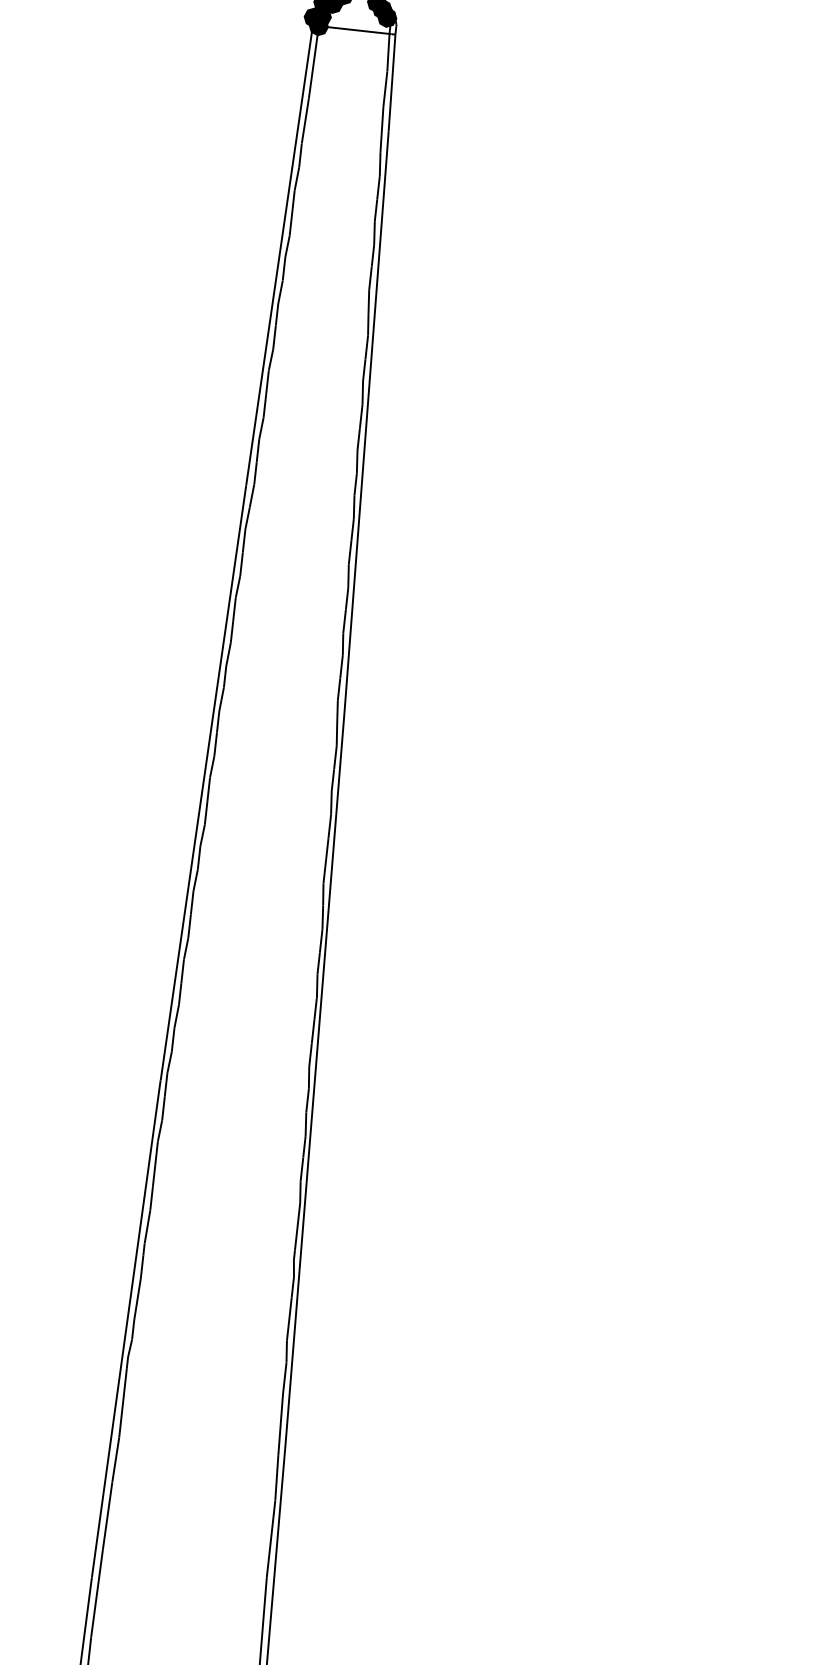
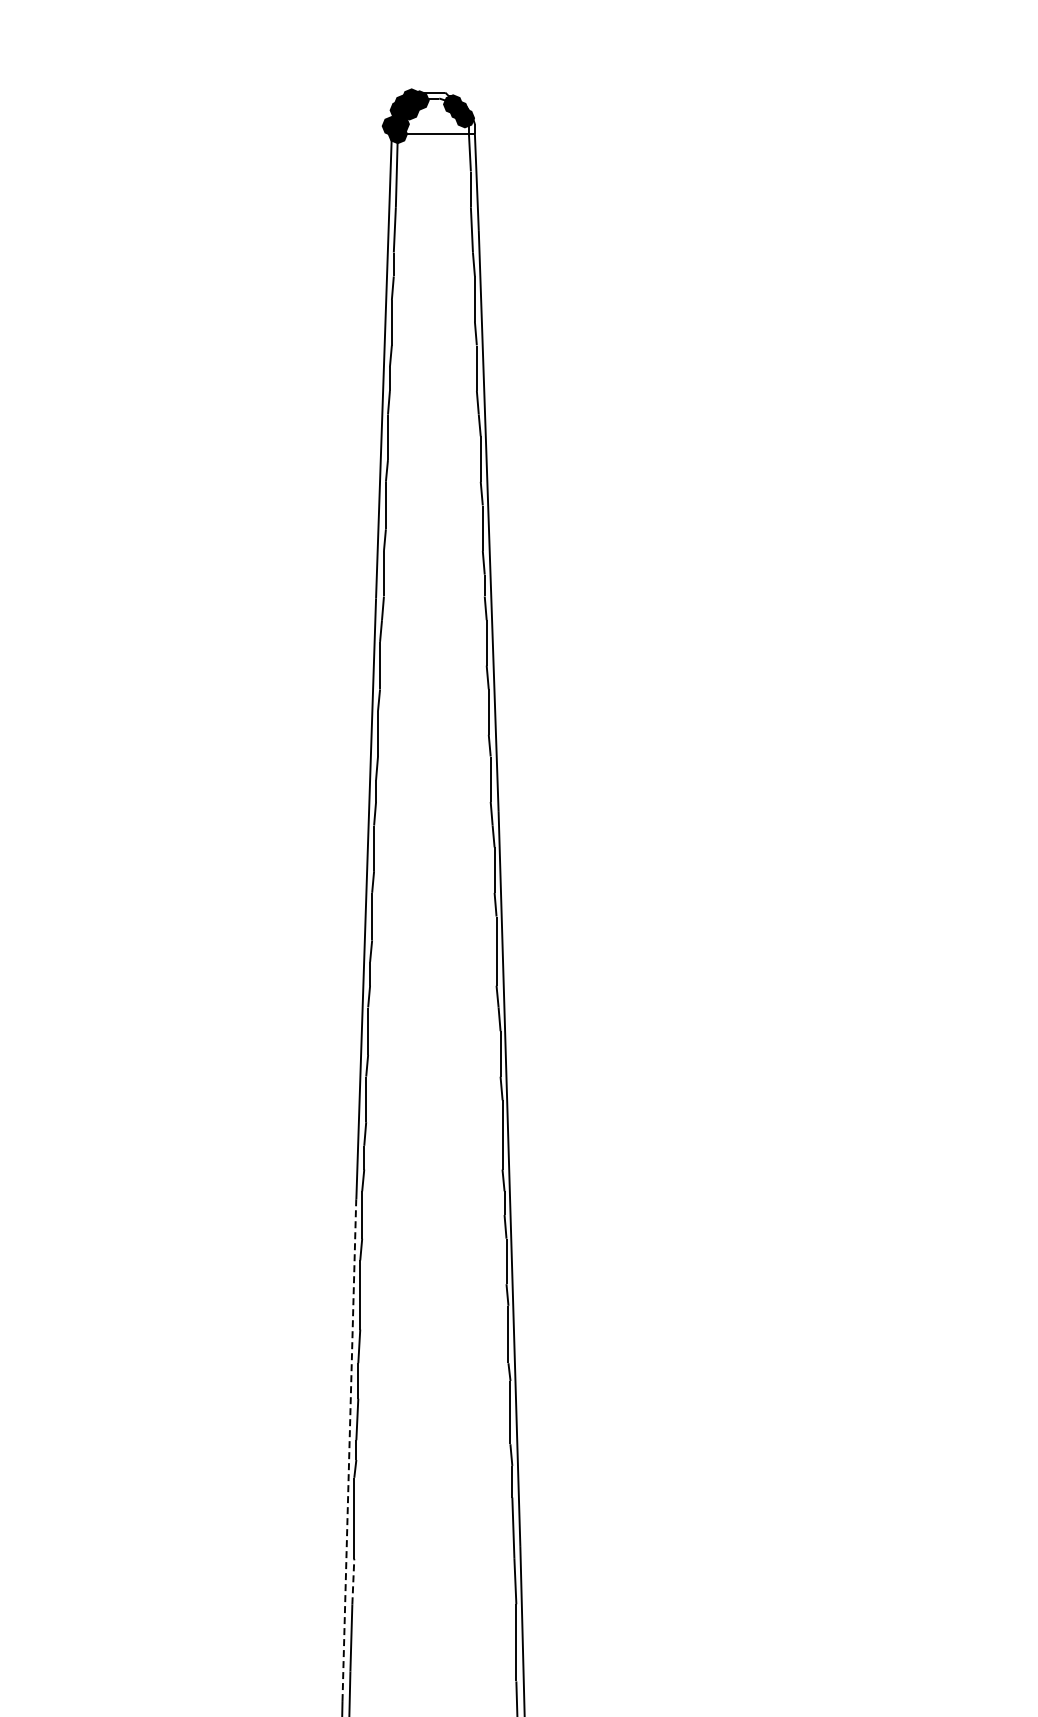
line: (126, 1328) -> (349, 1449), solid -> dashed
line: (115, 1460) -> (353, 1581), solid -> dashed

